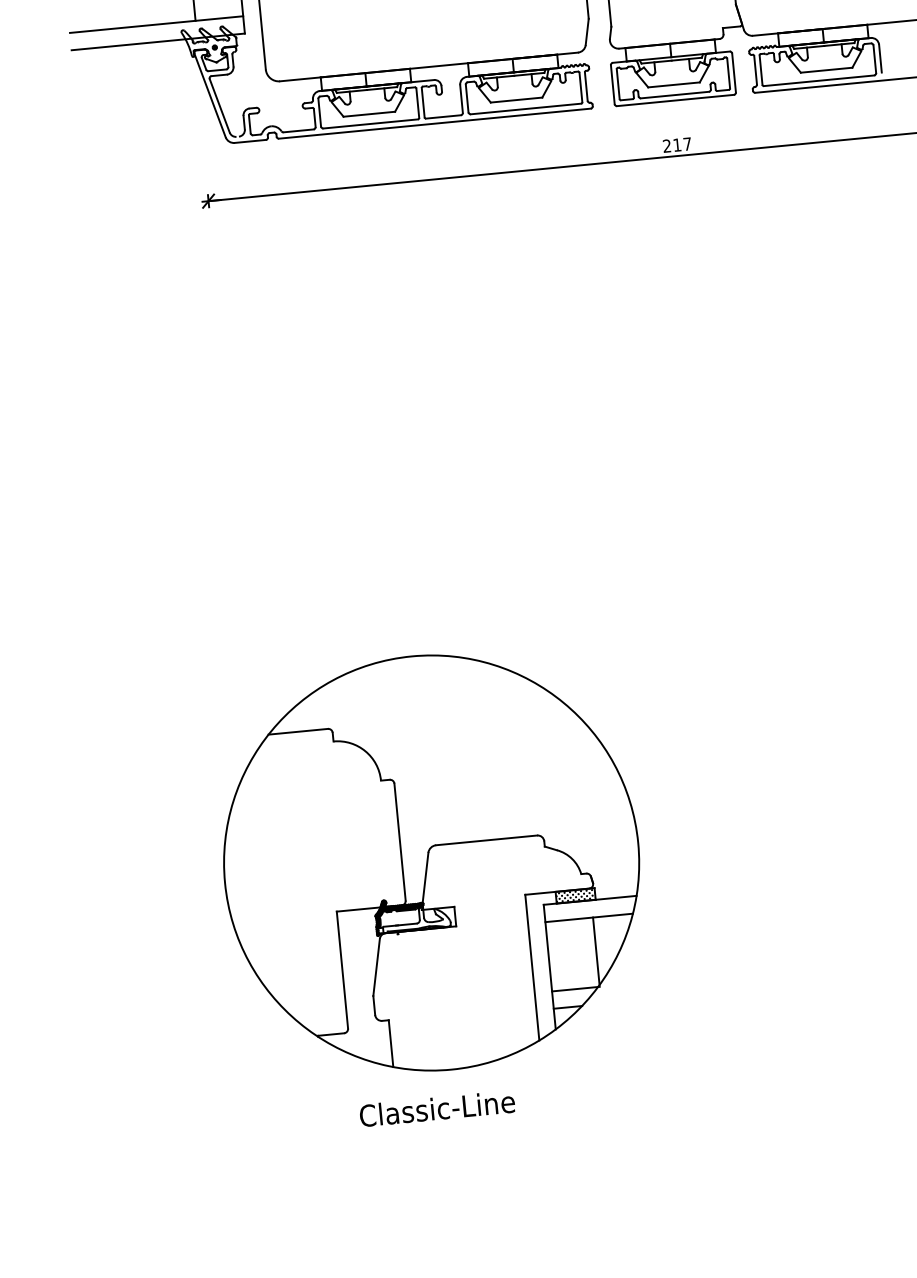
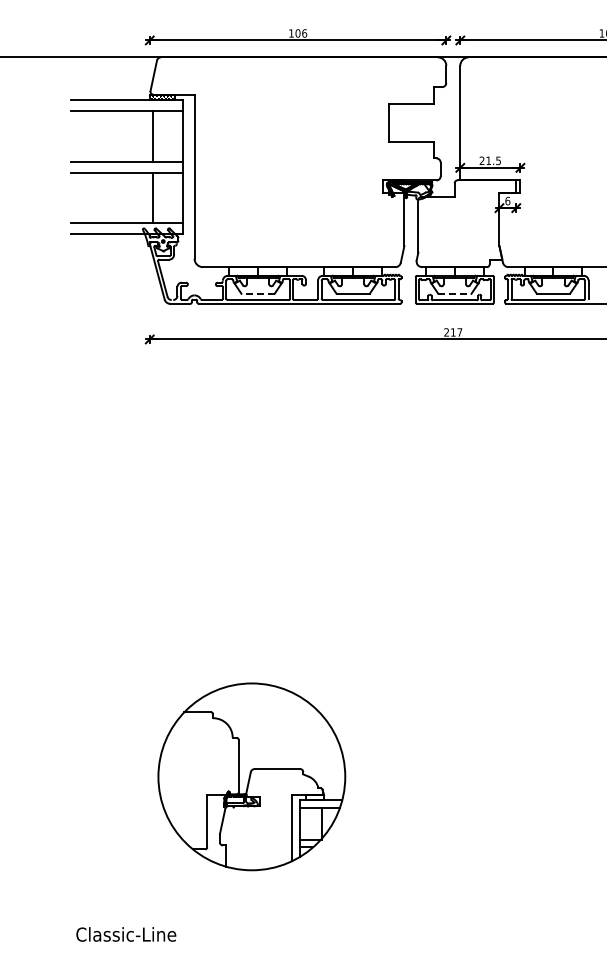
line: (673, 84) -> (454, 293), solid -> dashed
line: (369, 113) -> (258, 293), solid -> dashed
part: (431, 862) -> (251, 776), size x0.7
text: (437, 1108) -> (126, 934), moved

